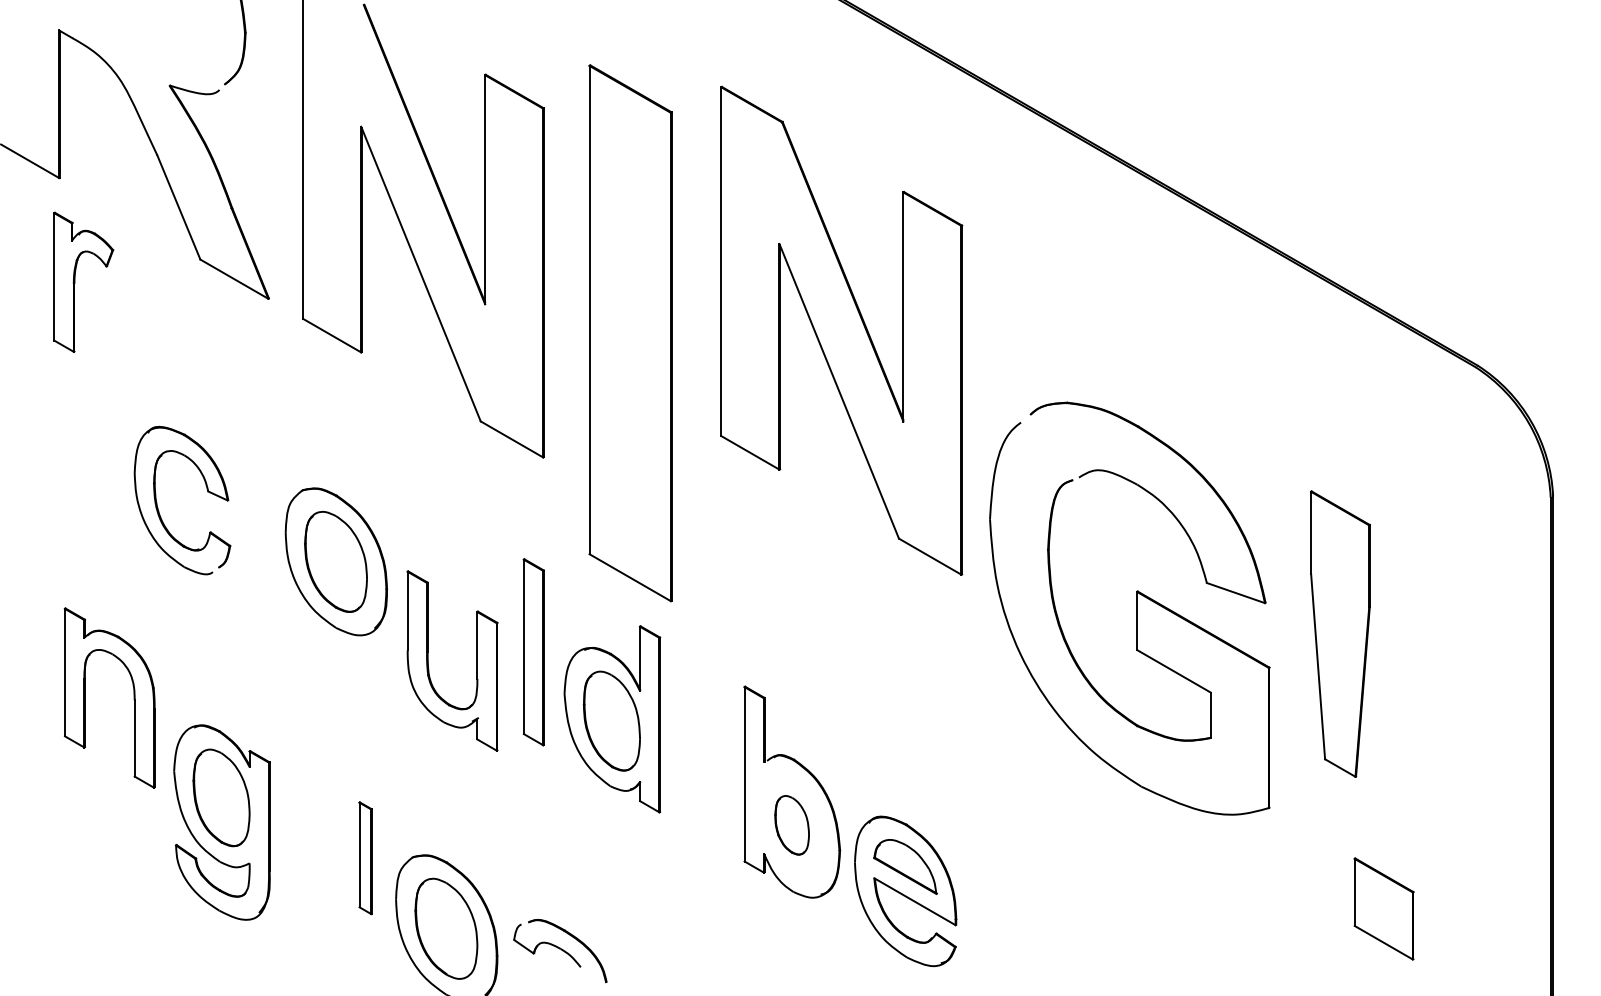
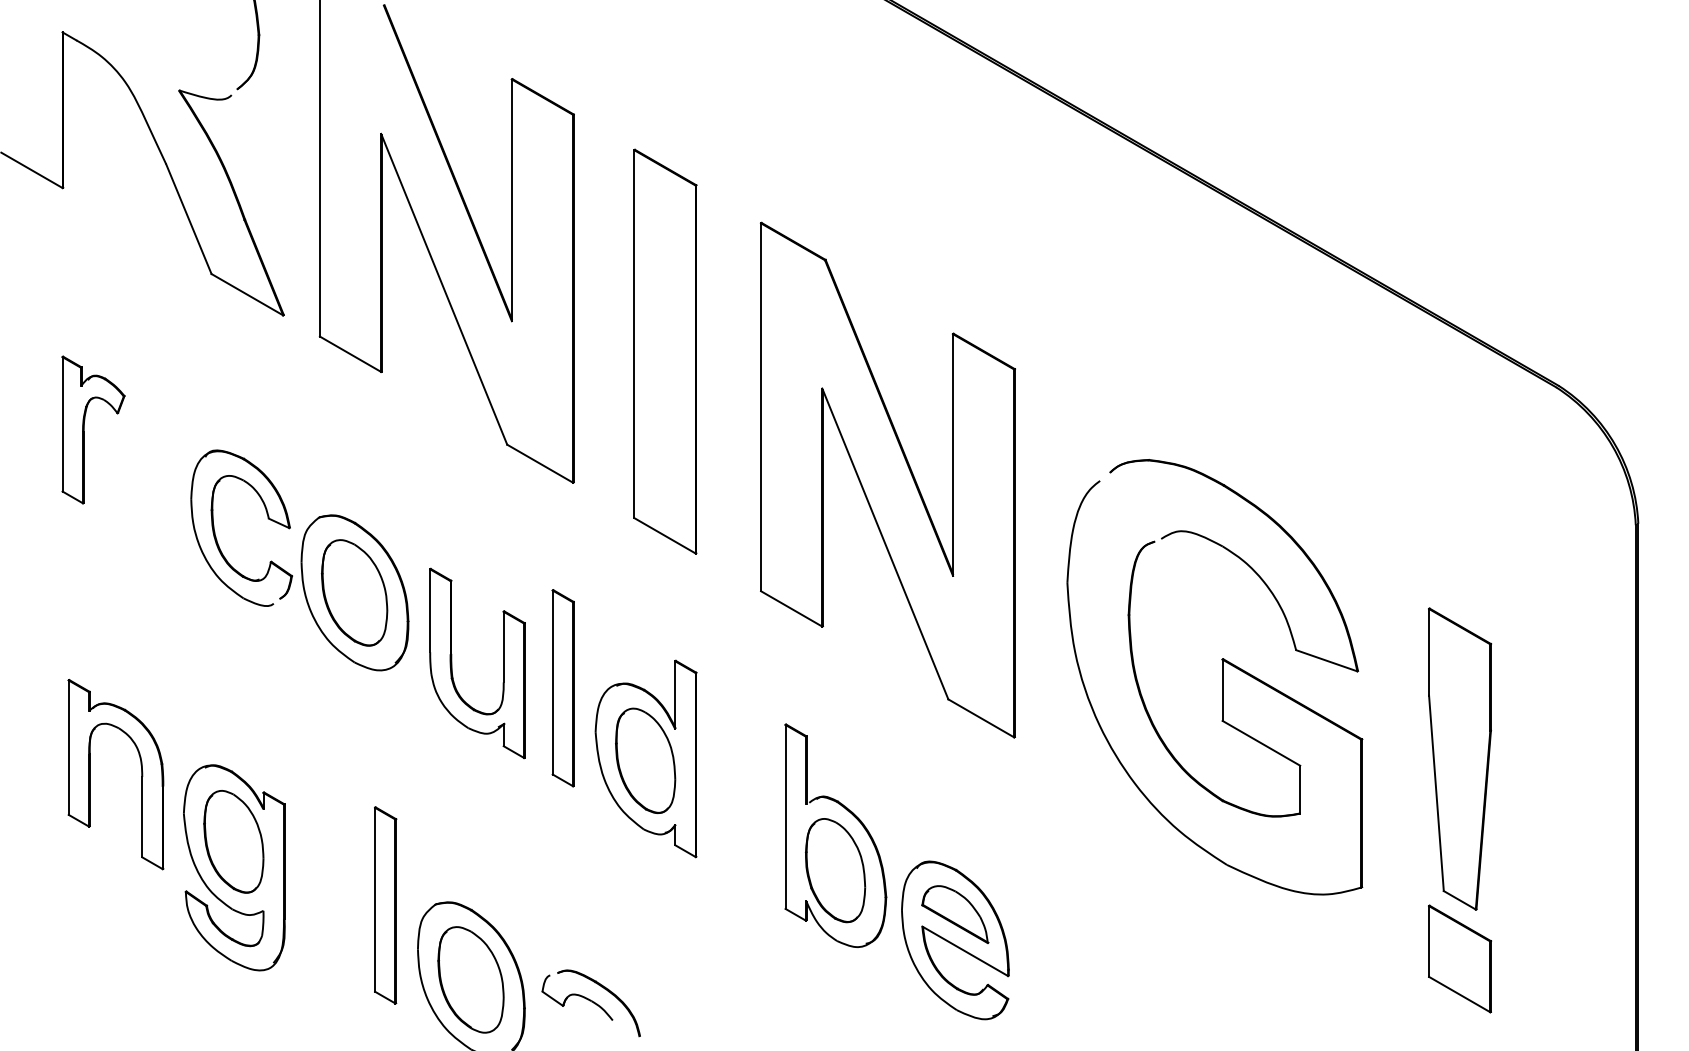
part: (75, 281) -> (84, 429), moved
part: (841, 330) -> (887, 479), moved
part: (630, 333) -> (665, 351), size x0.71
part: (157, 503) -> (215, 531), moved
part: (1137, 608) -> (1222, 677), moved
part: (1339, 633) -> (1459, 758), moved
part: (428, 661) -> (452, 663), moved
part: (85, 698) -> (90, 774), moved
part: (791, 825) -> (835, 870), size x1.67
part: (365, 858) -> (385, 905), size x1.67

